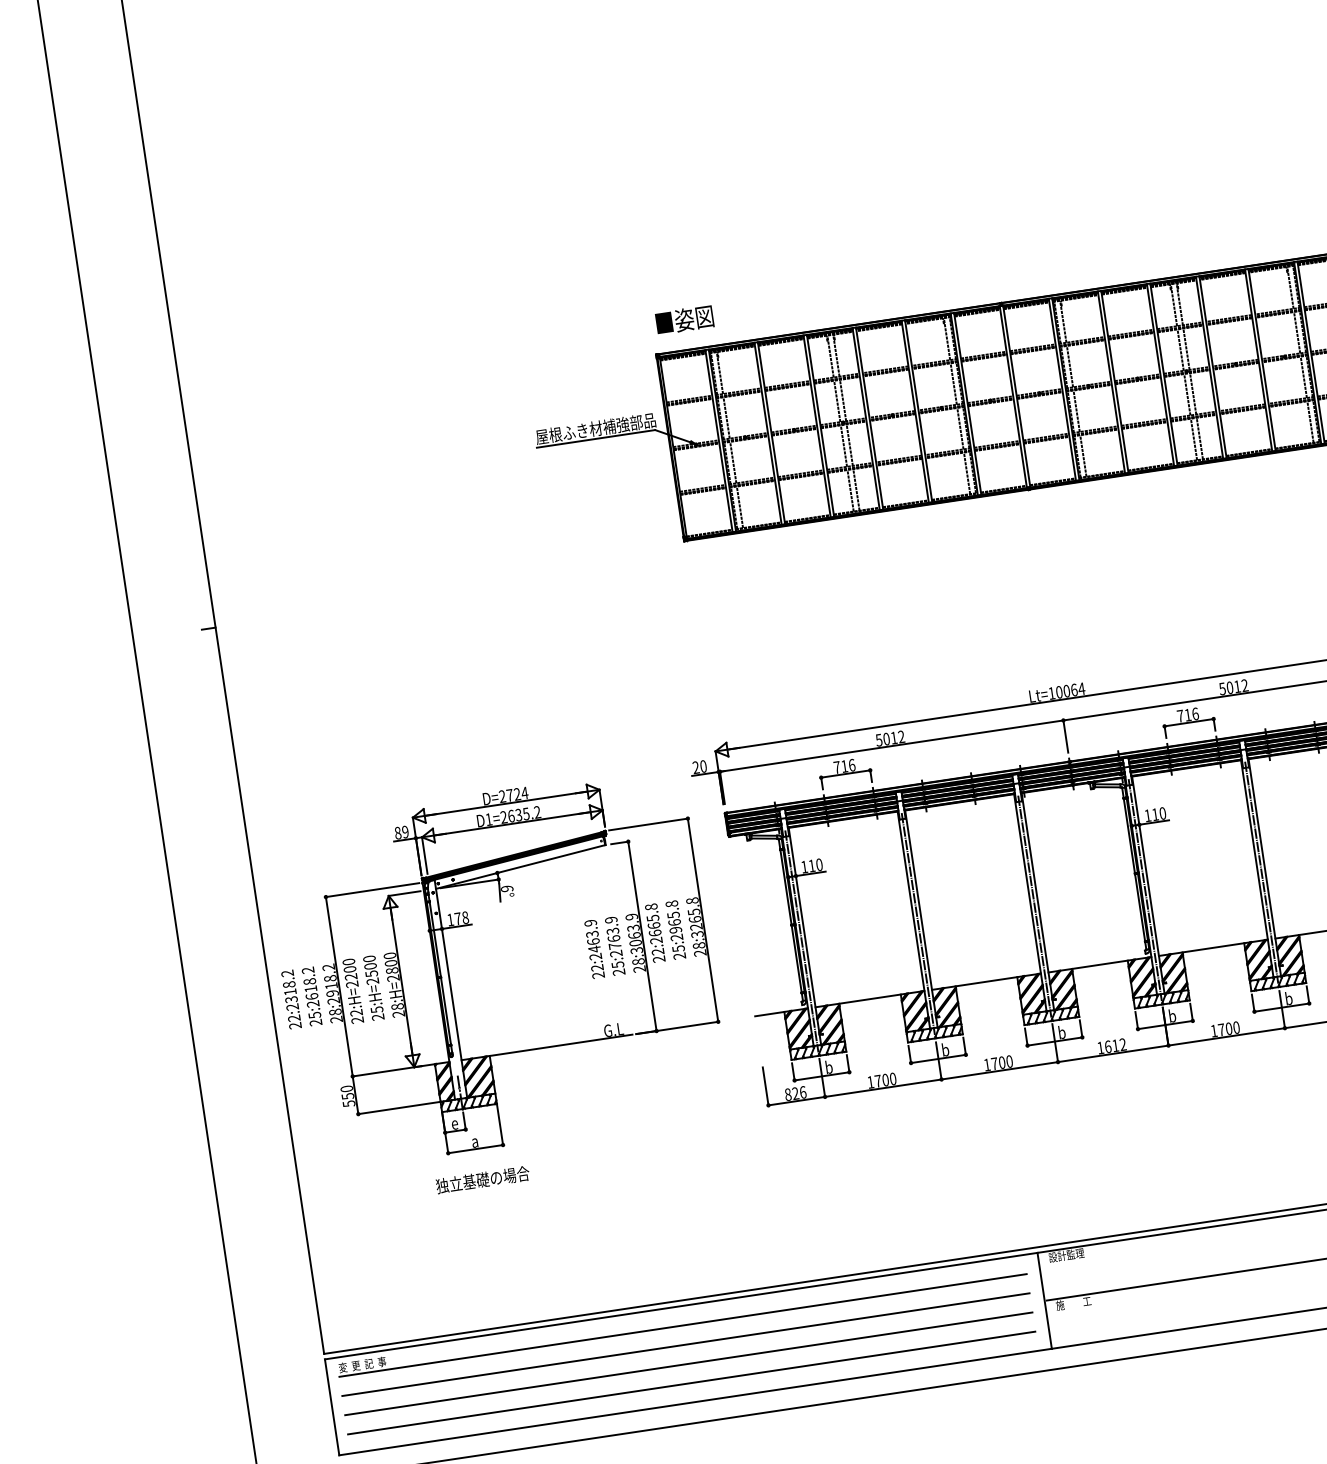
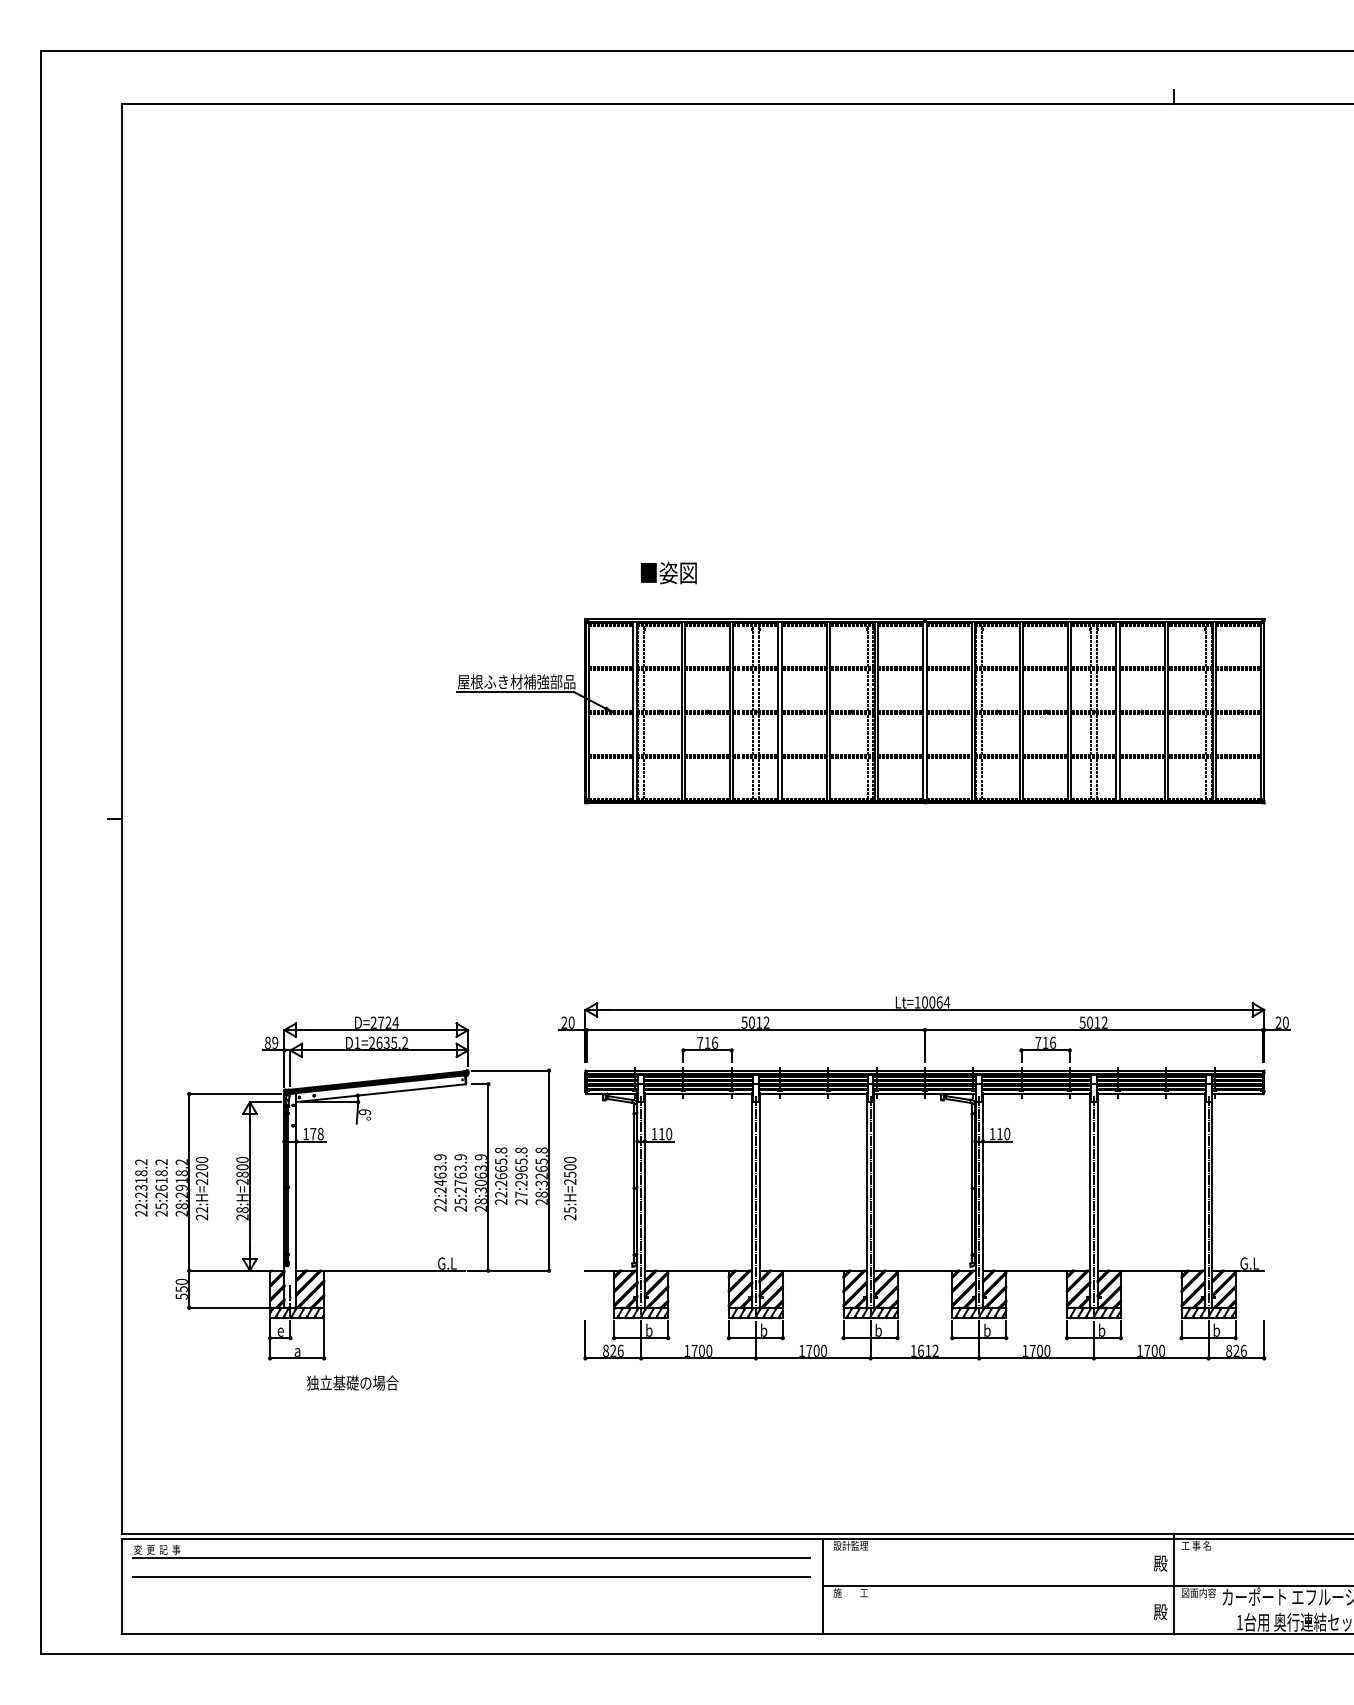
text: (684, 319) -> (668, 572), moved
text: (678, 948) -> (521, 1194), 25:2965.8 -> 27:2965.8
text: (374, 987) -> (570, 1188), moved
text: (482, 1179) -> (352, 1382), moved
line: (688, 1363) -> (471, 1595), removed
line: (691, 1382) -> (471, 1614), removed

